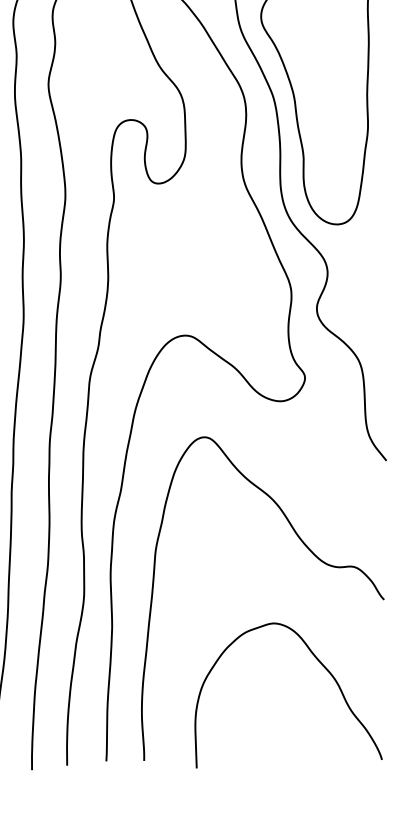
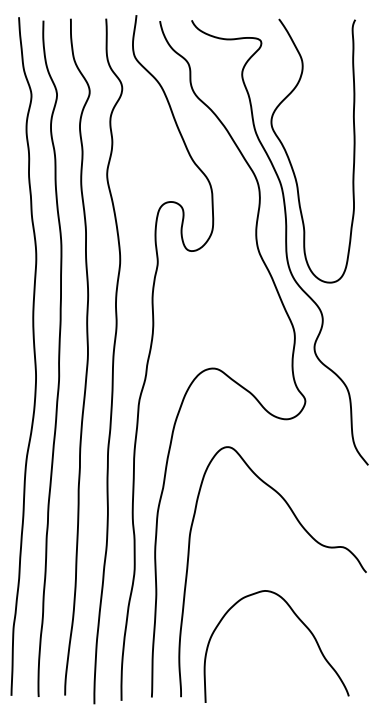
curve: (324, 669) -> (304, 626), moved

